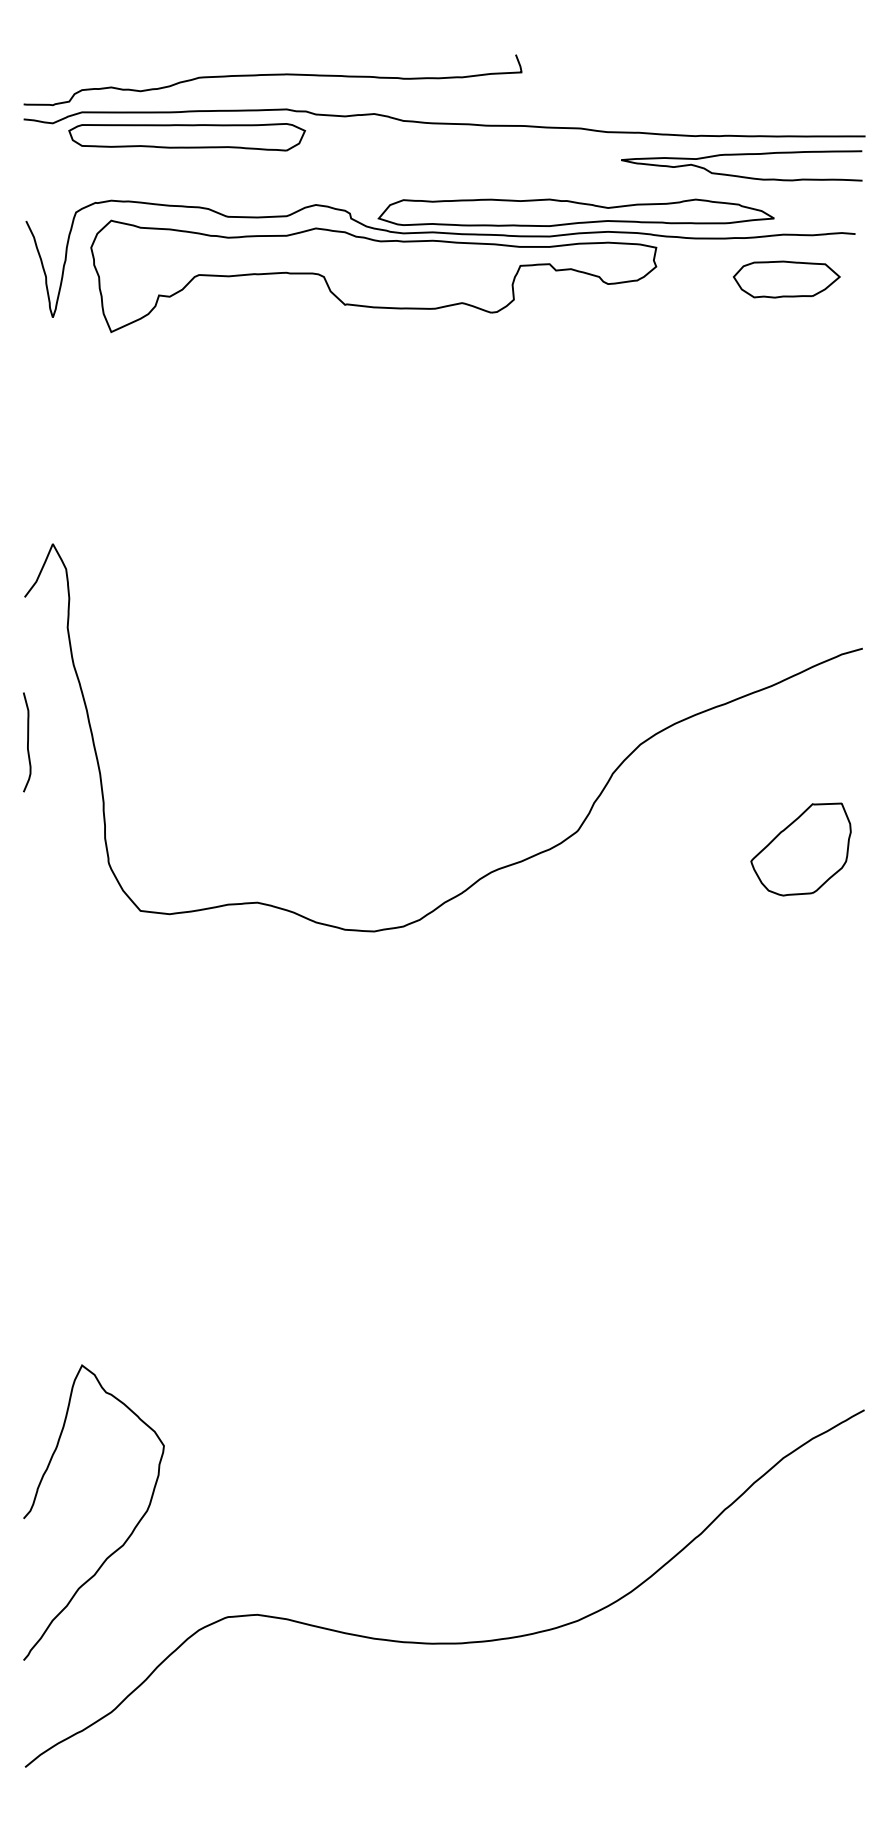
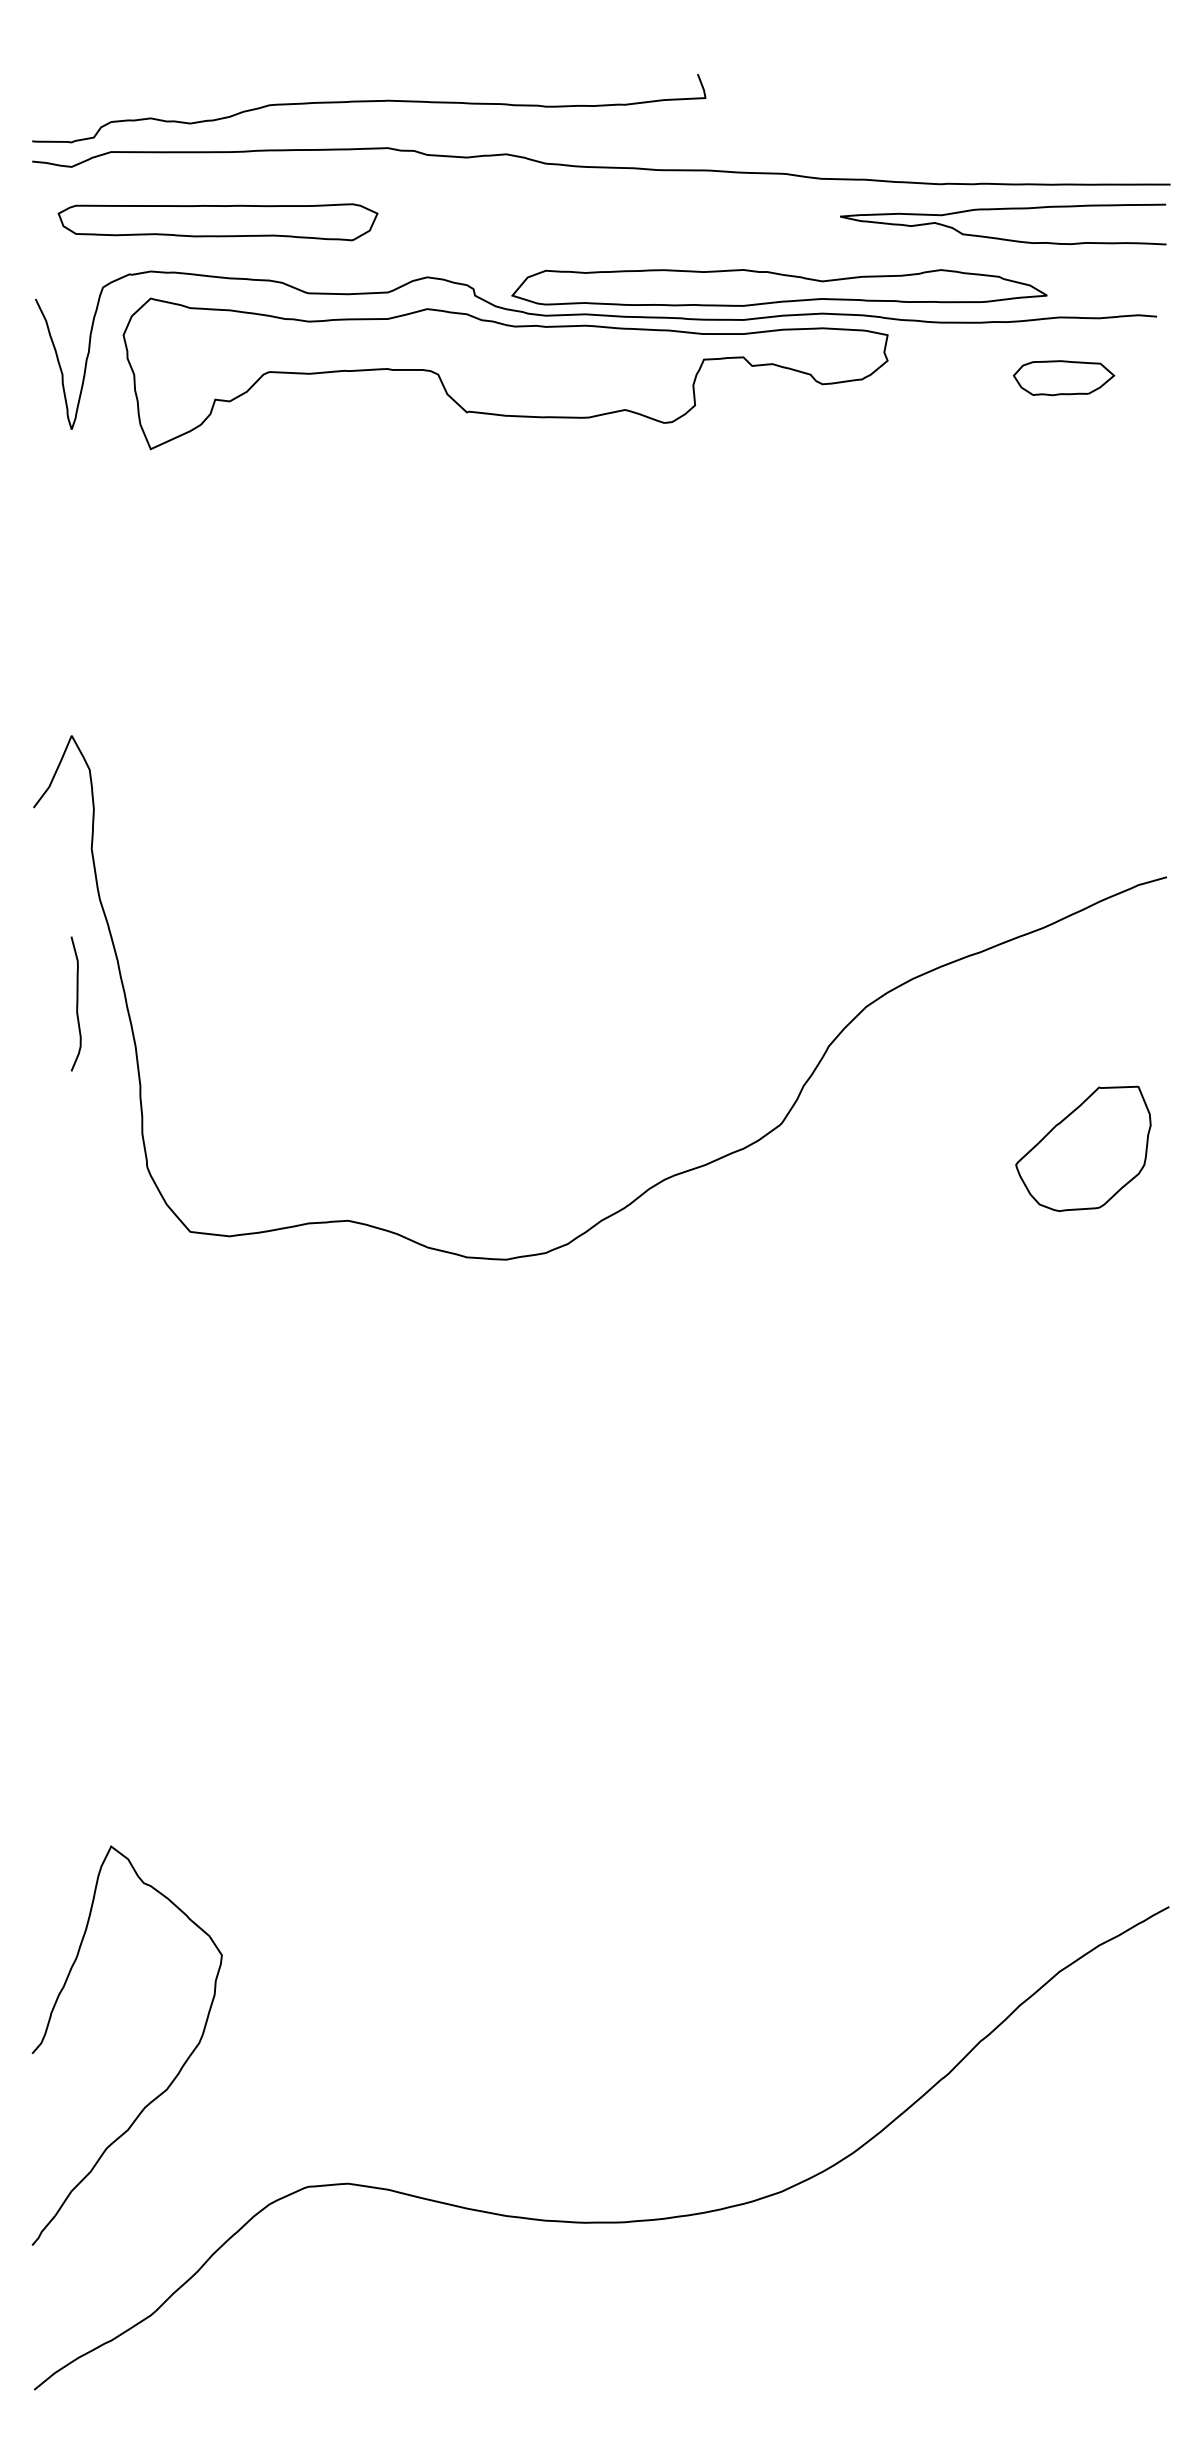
part: (187, 137) -> (218, 222), moved
part: (786, 279) -> (1063, 378), size x0.7
curve: (27, 742) -> (76, 1004), moved

